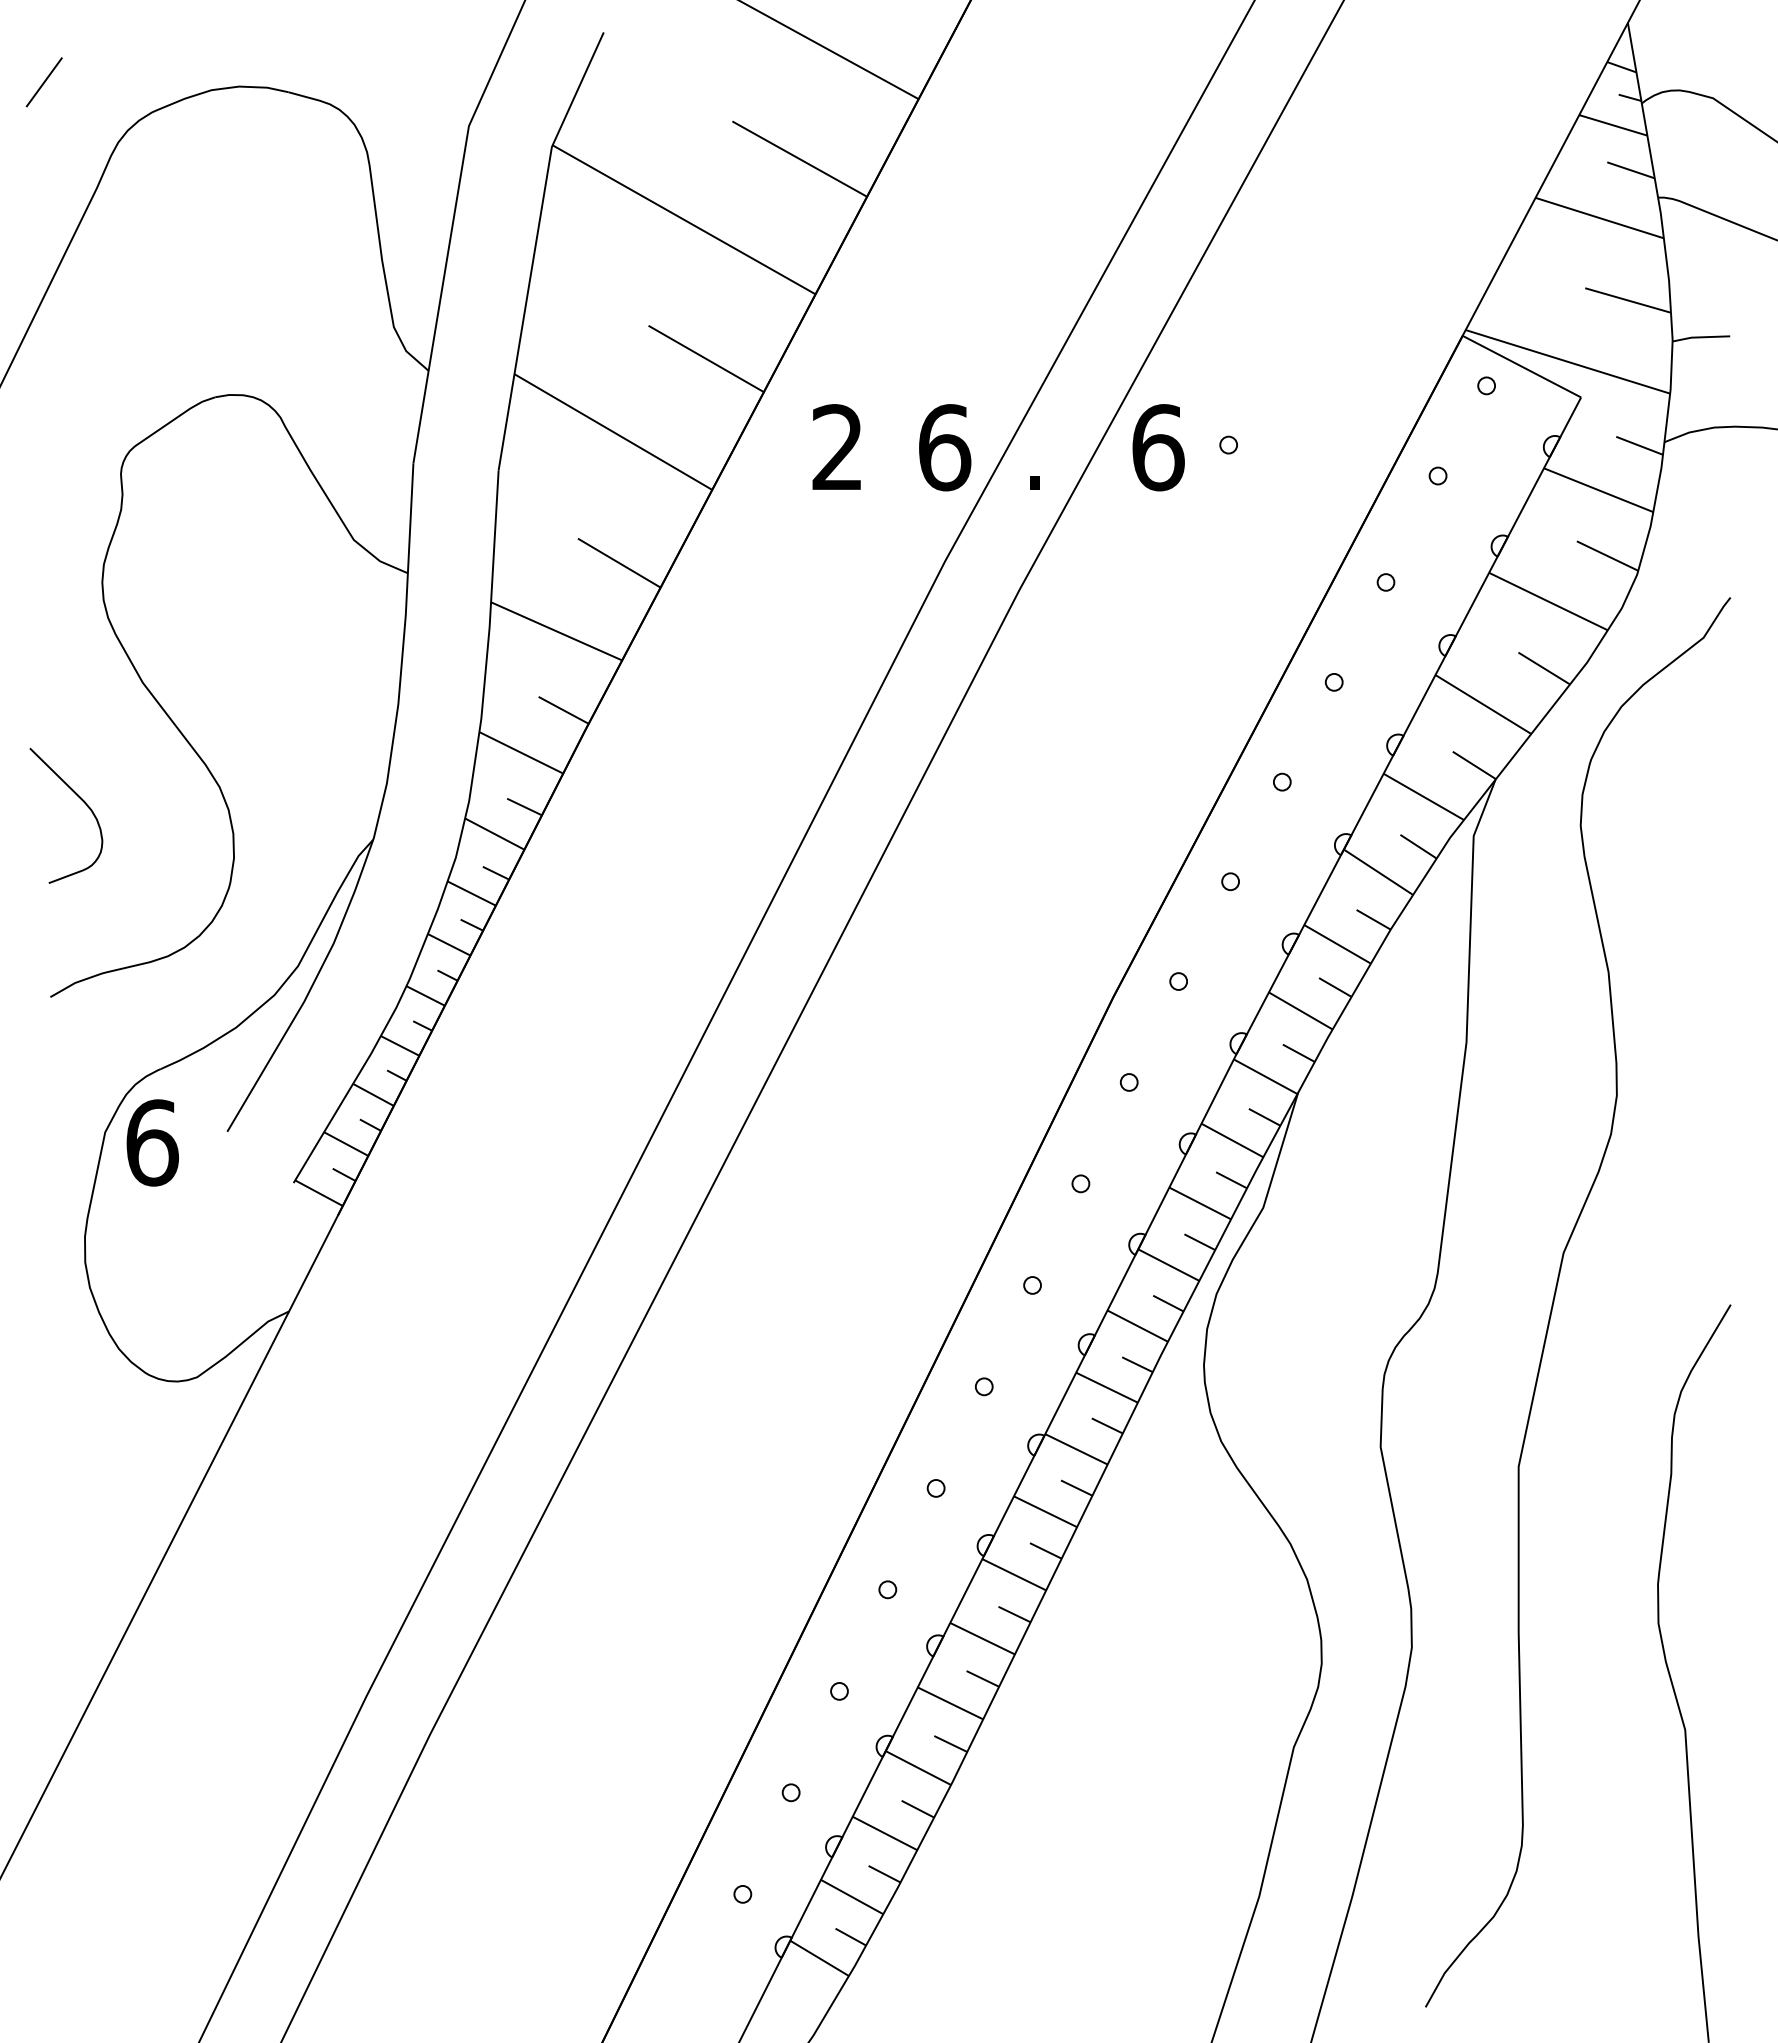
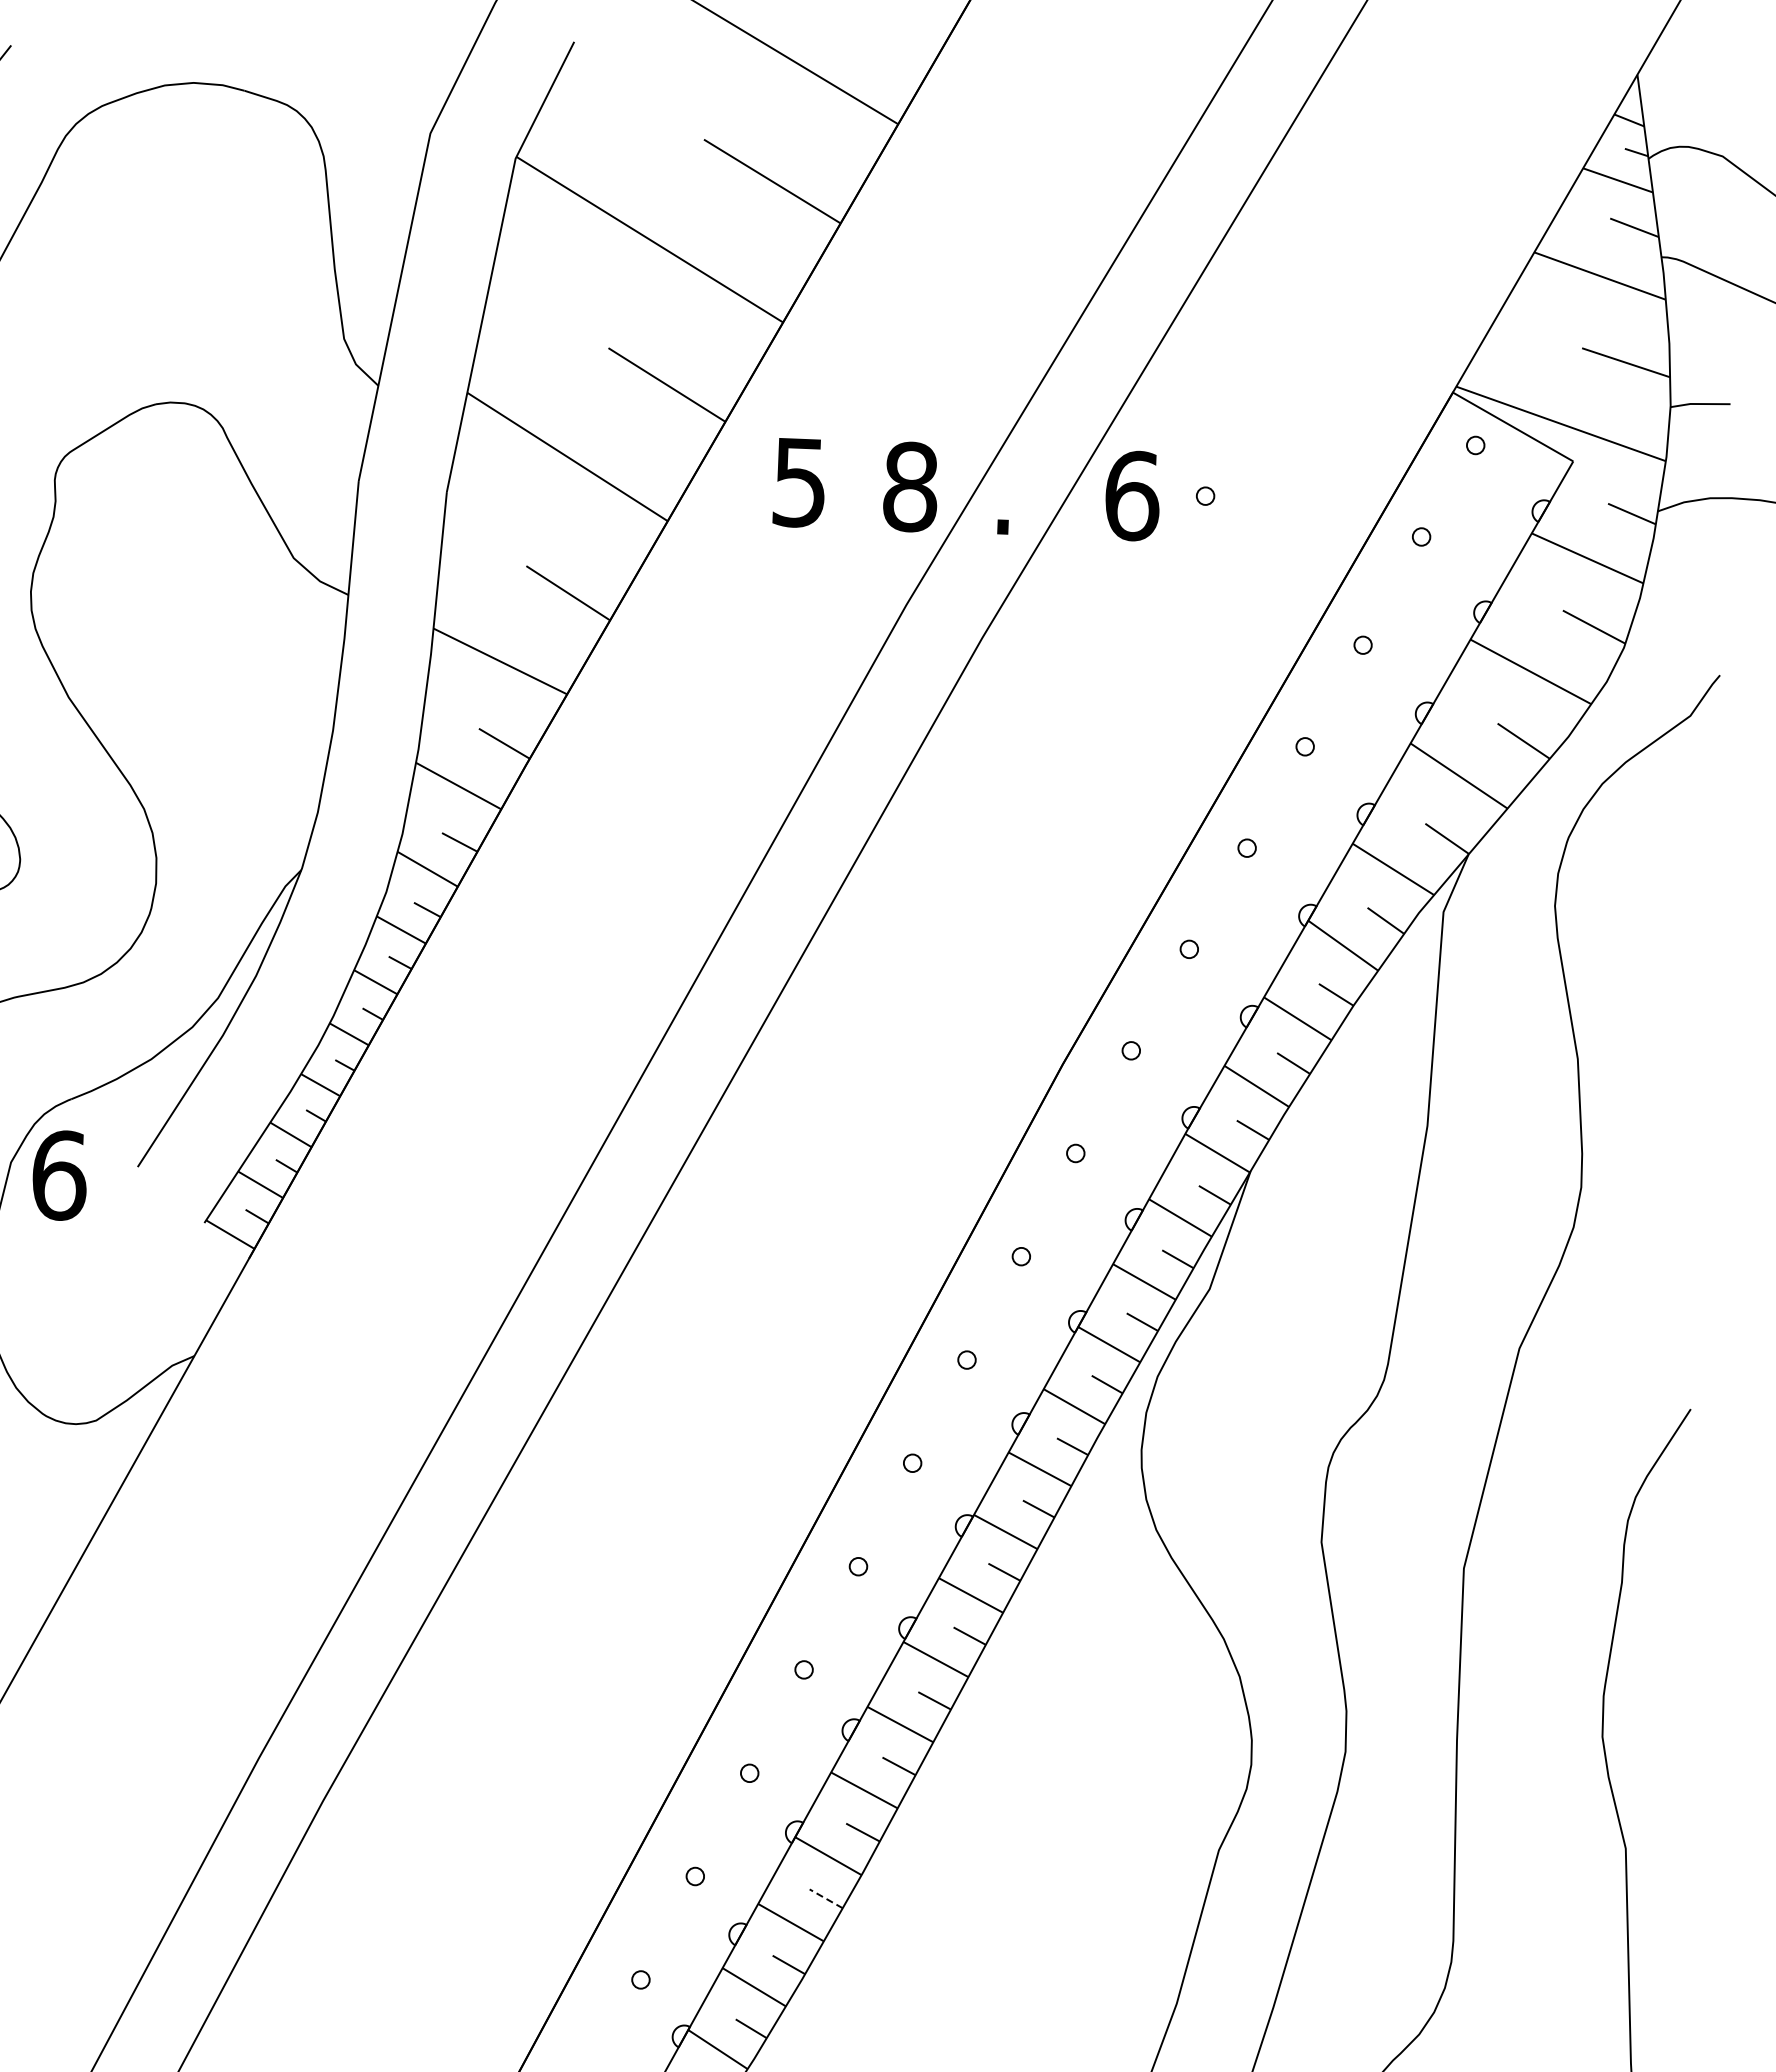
text: (837, 447) -> (799, 482), 2 -> 5
text: (944, 447) -> (910, 486), 6 -> 8
line: (917, 1808) -> (825, 1898), solid -> dashed

